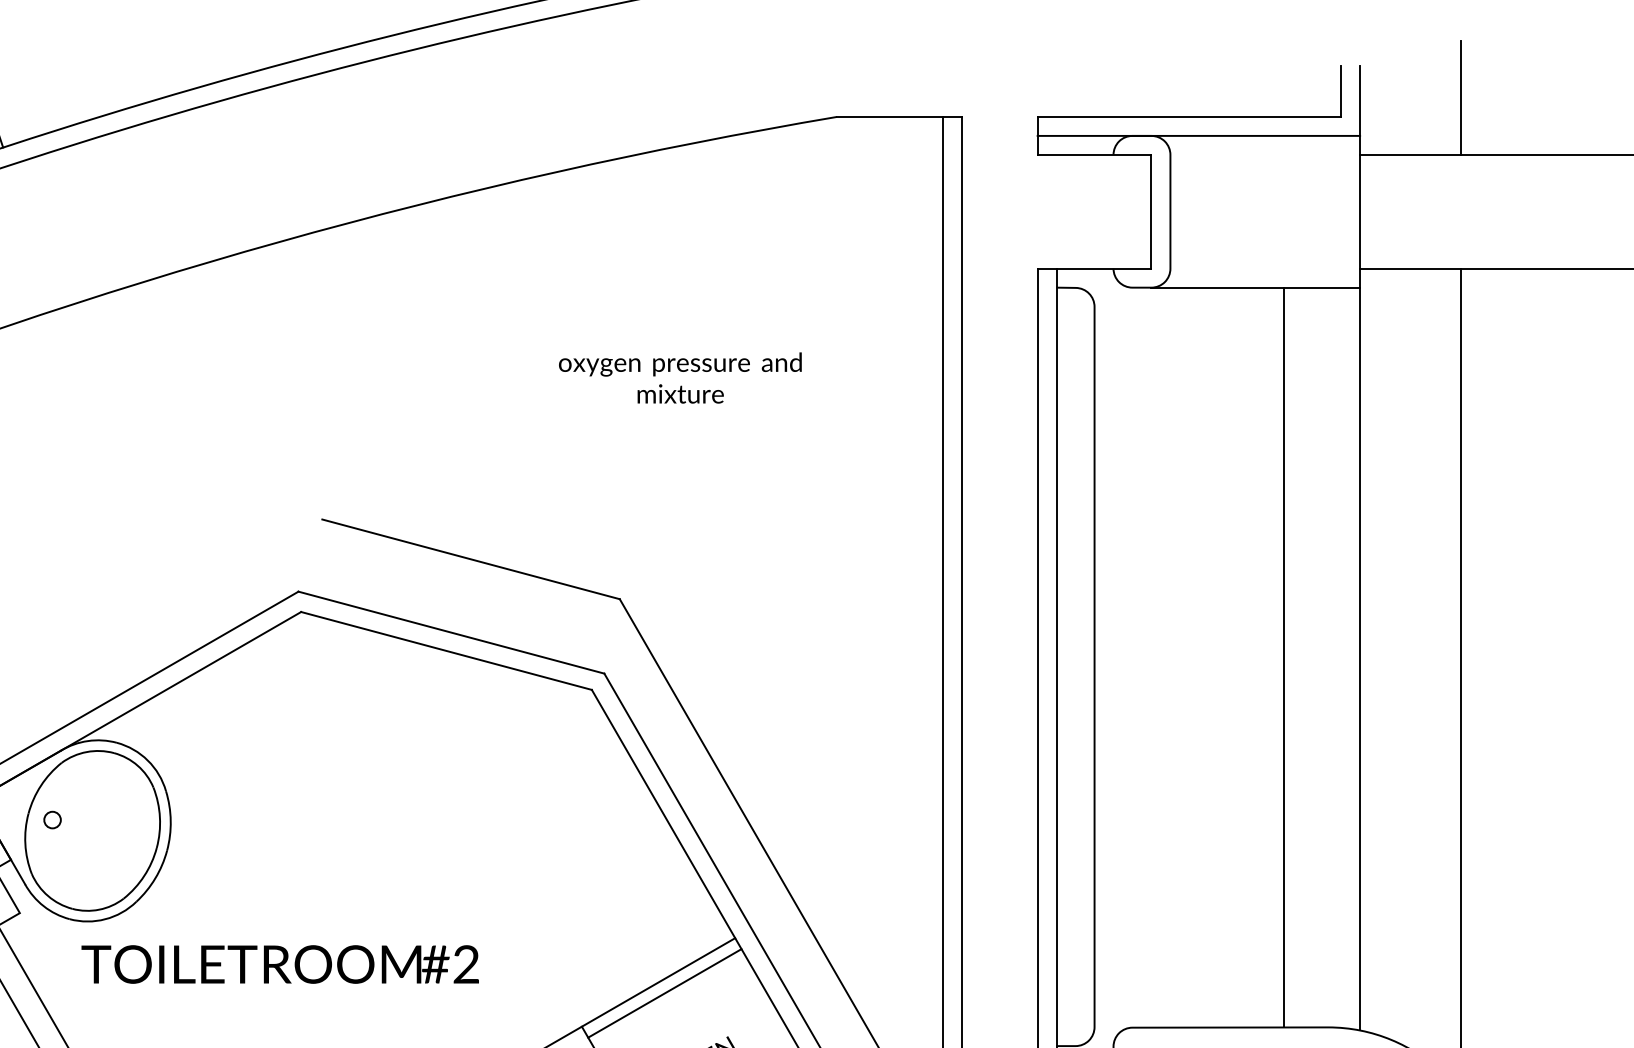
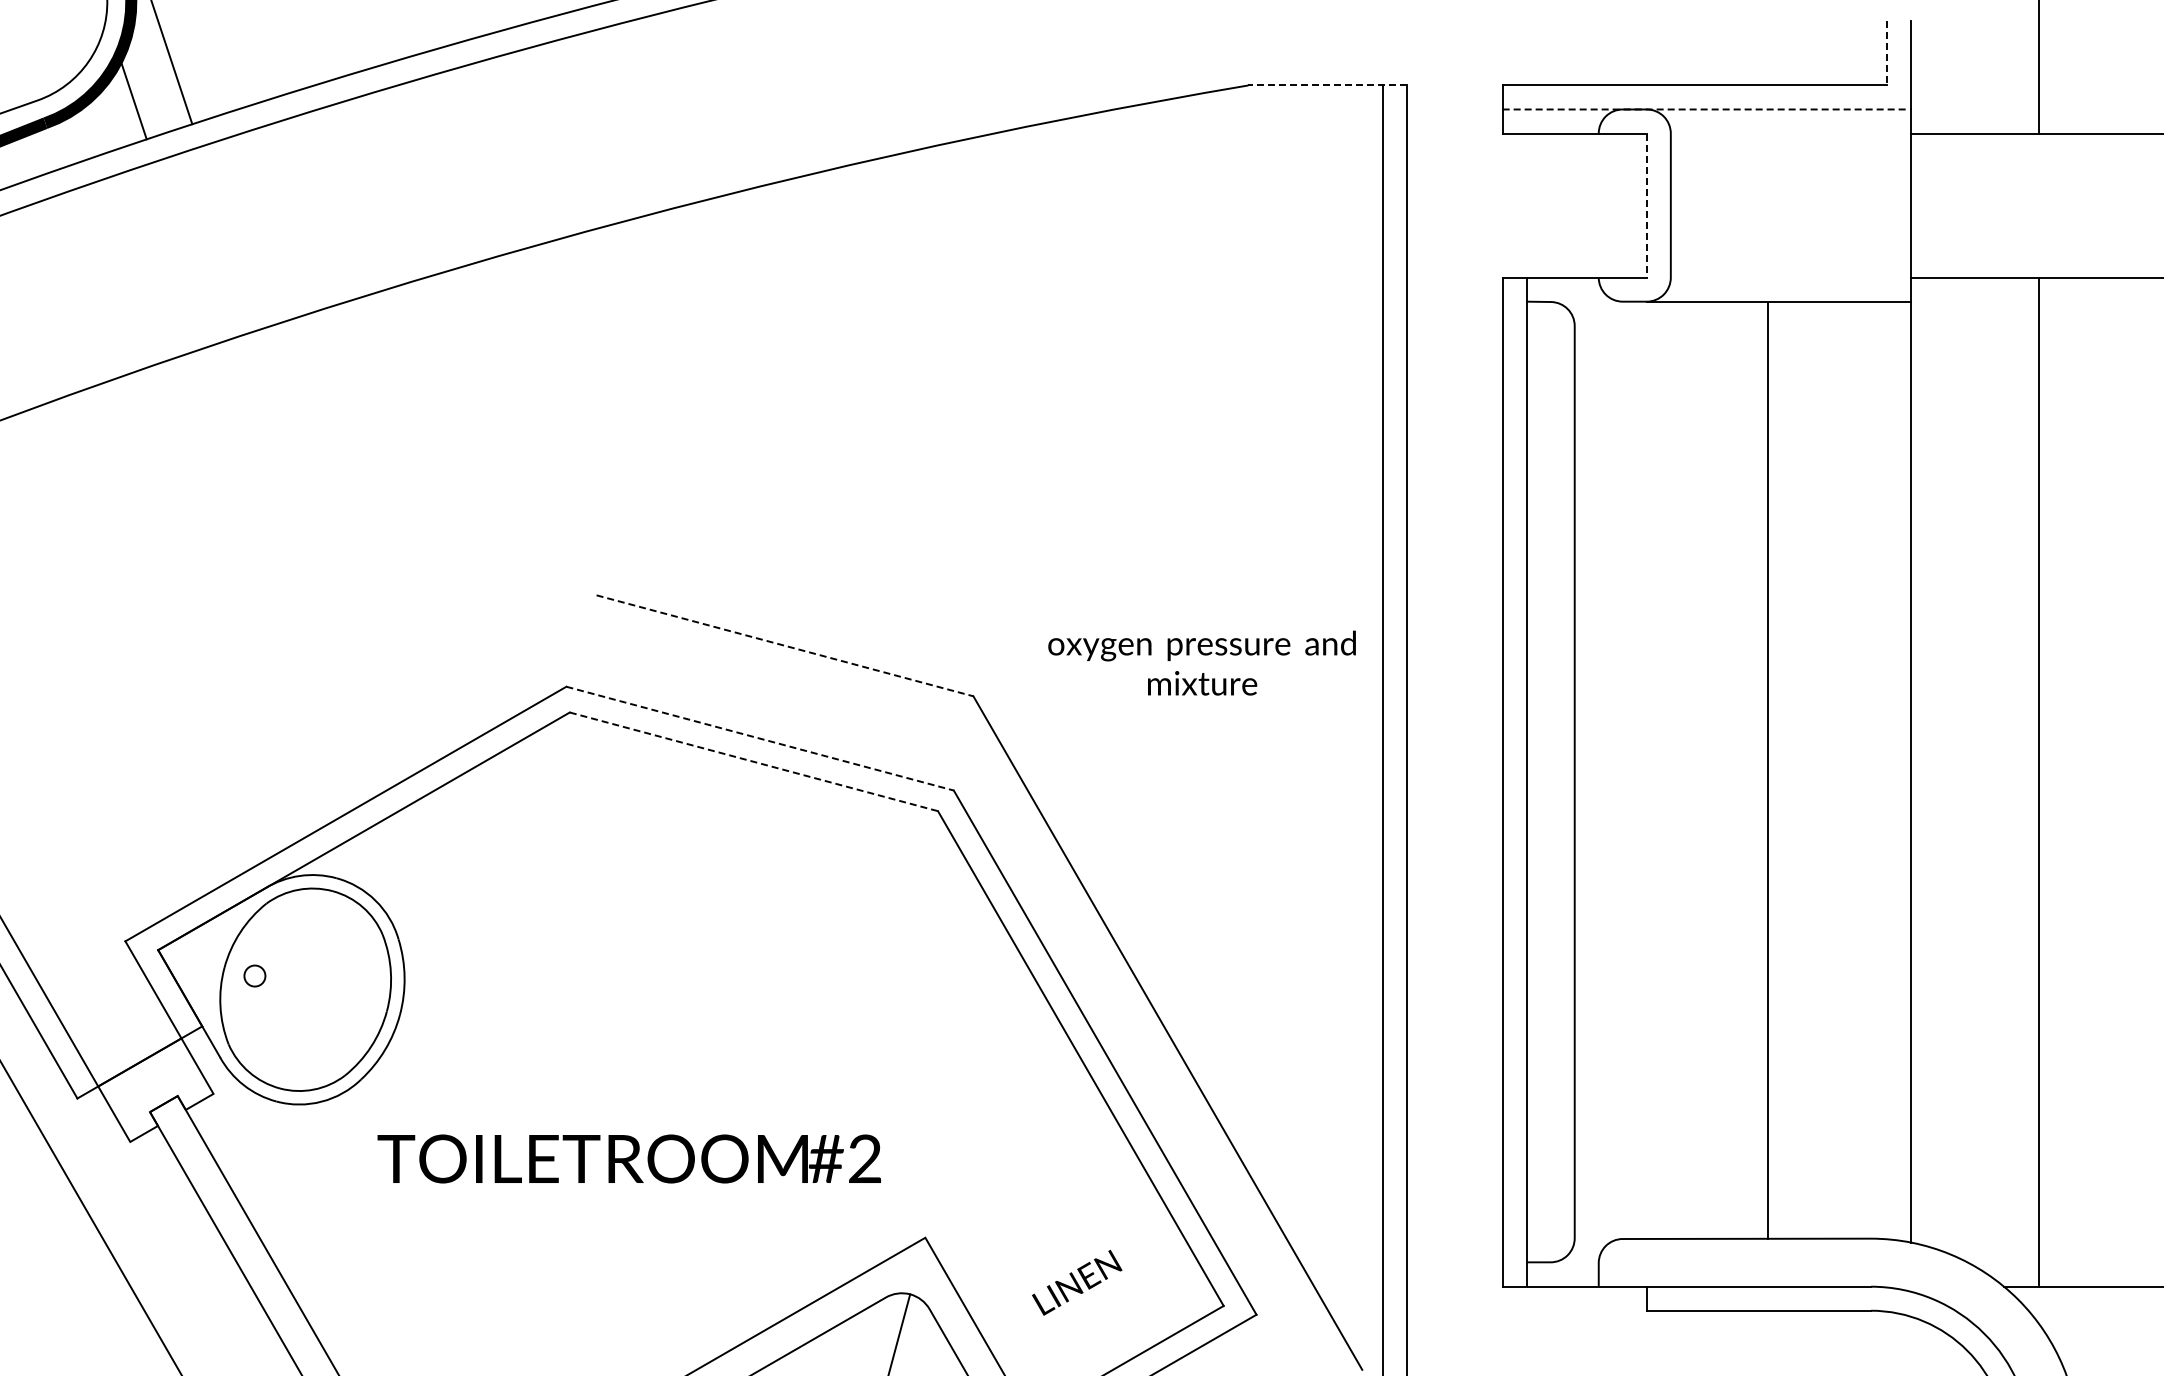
line: (1341, 91) -> (1887, 53), solid -> dashed
line: (898, 116) -> (1326, 85), solid -> dashed
line: (1199, 135) -> (1707, 109), solid -> dashed
line: (1151, 212) -> (1646, 206), solid -> dashed
text: (679, 377) -> (1201, 662), moved
line: (471, 559) -> (785, 645), solid -> dashed
line: (451, 632) -> (760, 738), solid -> dashed
line: (446, 650) -> (753, 761), solid -> dashed
line: (1283, 657) -> (1767, 769), moved
text: (279, 964) -> (628, 1158), moved
line: (658, 982) -> (1022, 1181), removed
line: (664, 993) -> (1030, 1195), removed

